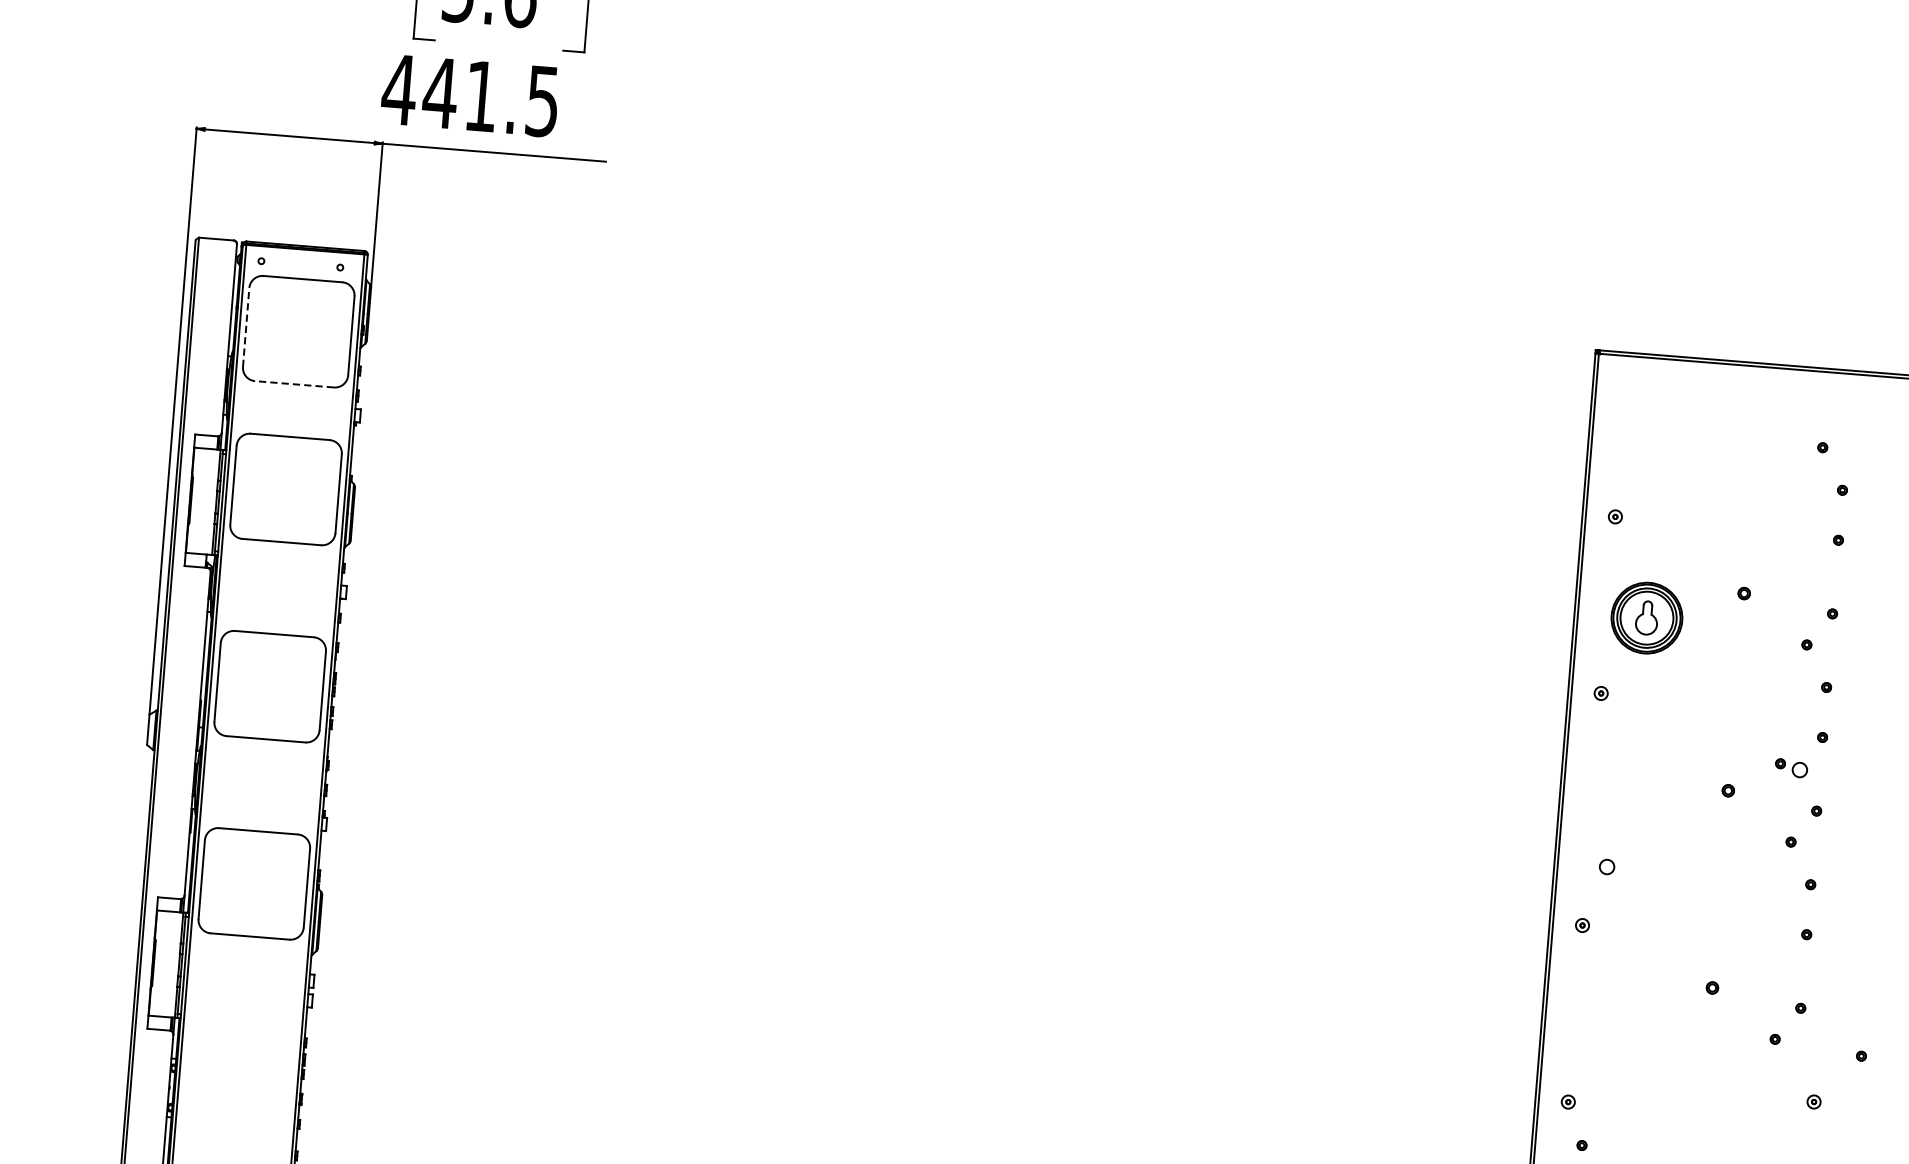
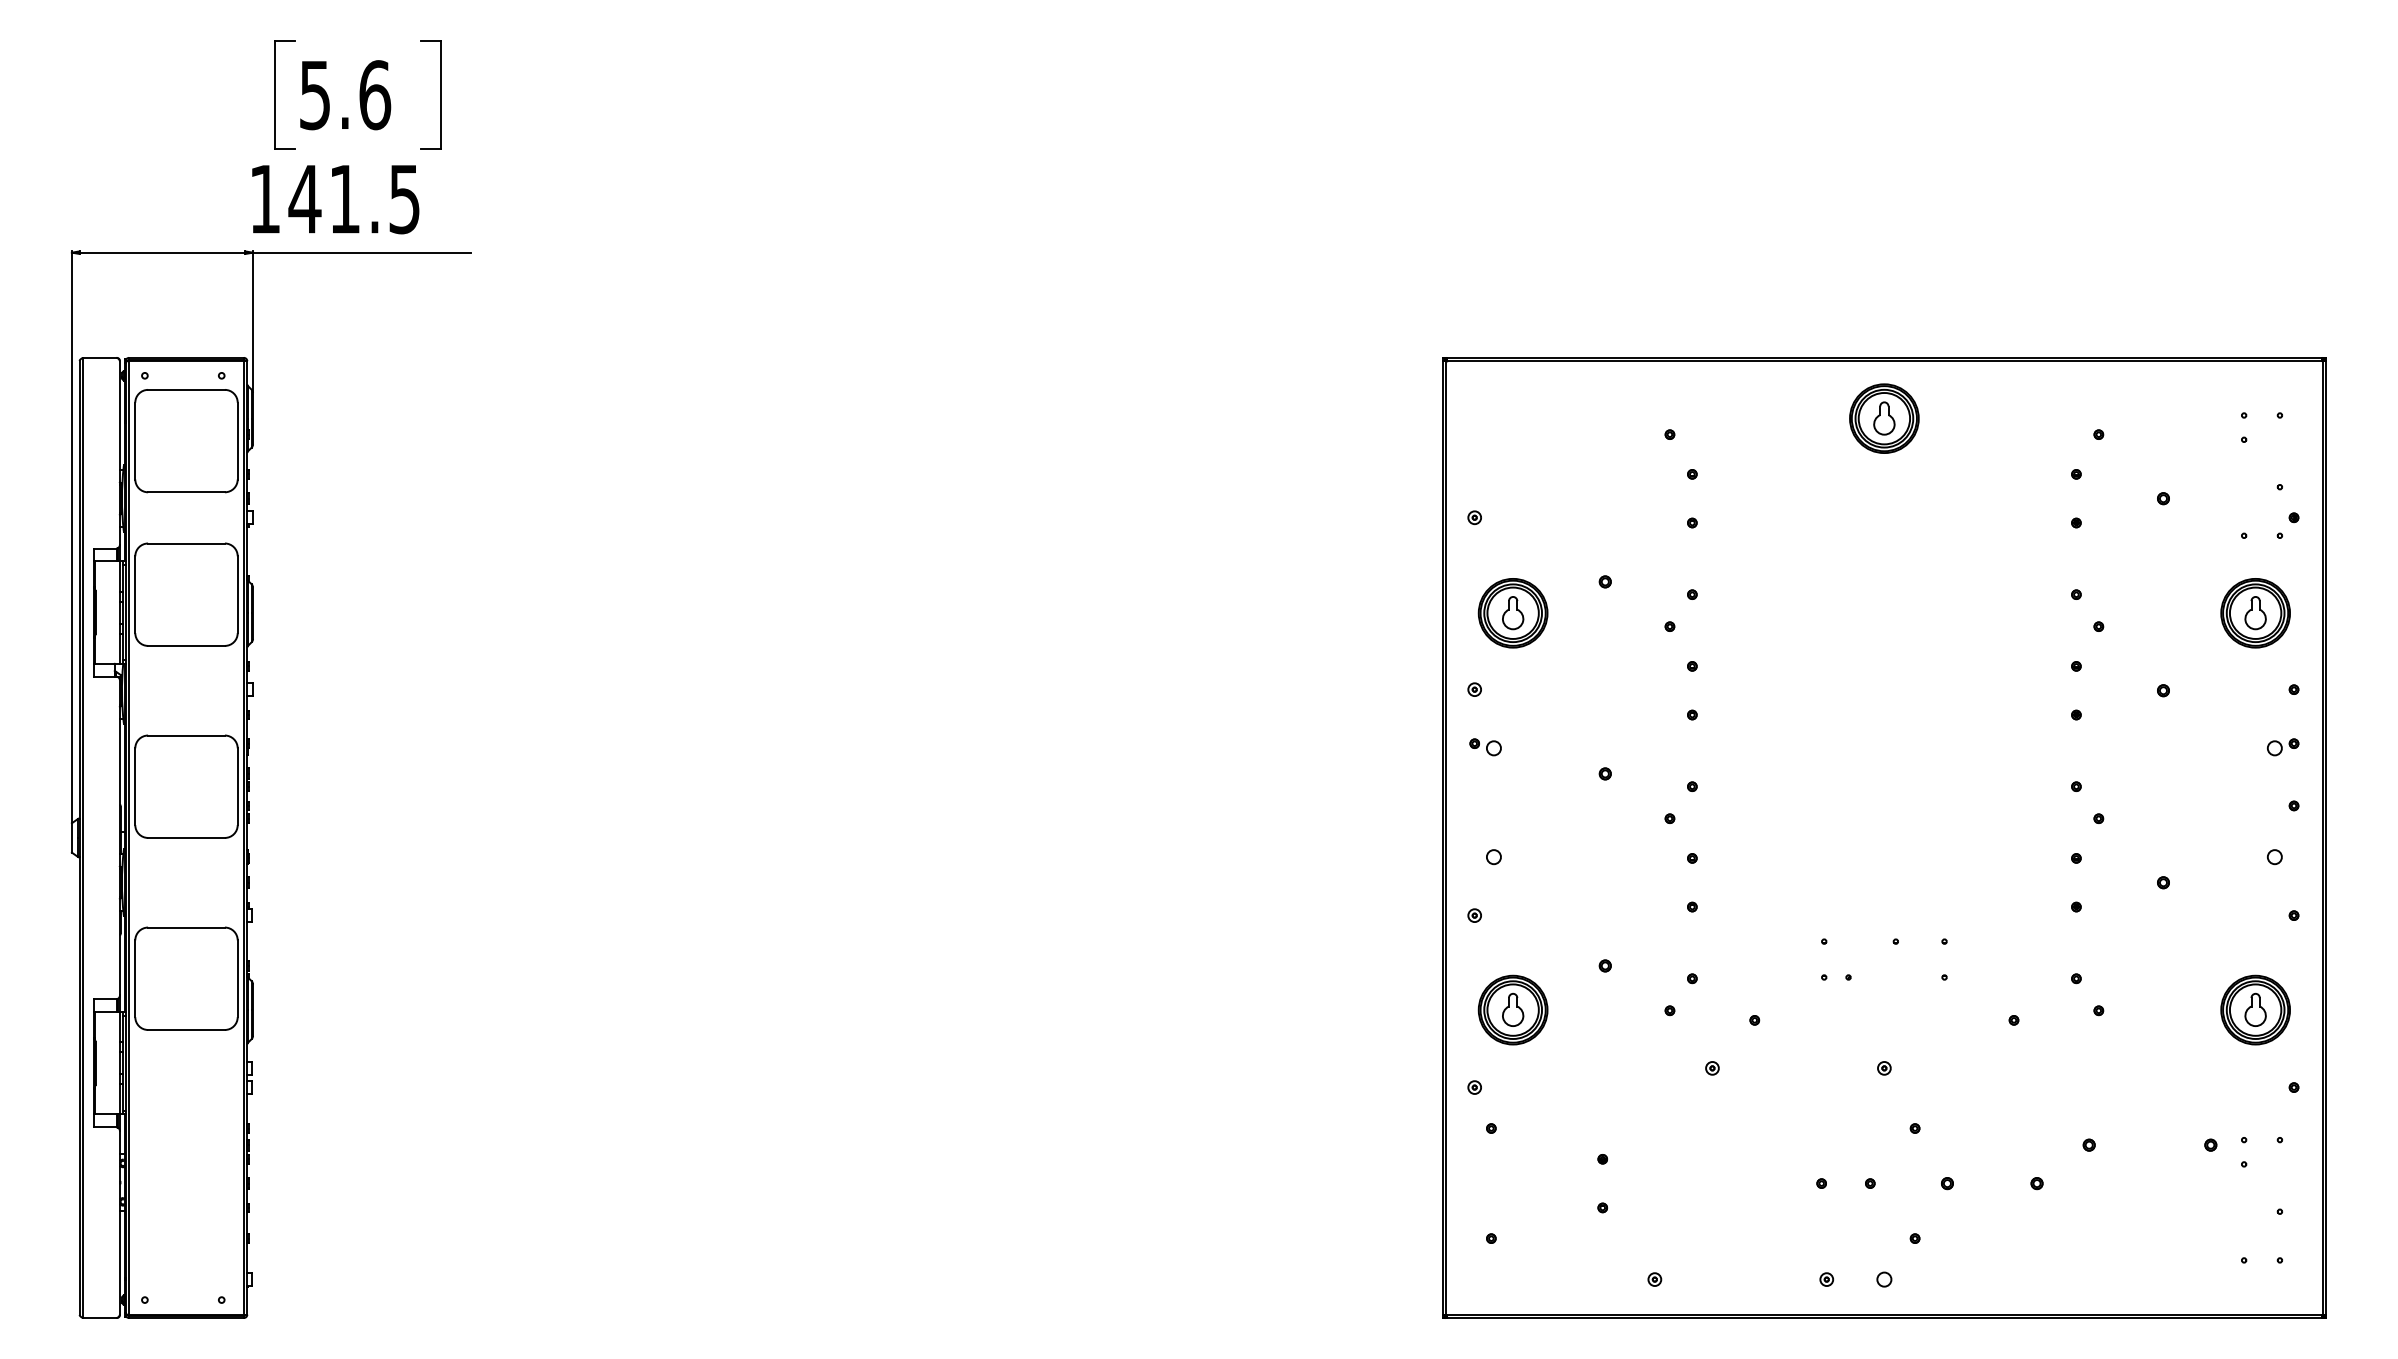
text: (398, 90) -> (264, 199), 441.5 -> 141.5
line: (246, 326) -> (135, 440), dashed -> solid
line: (294, 384) -> (186, 492), dashed -> solid
part: (1791, 768) -> (1485, 747), moved
part: (1613, 1025) -> (1512, 1009), added

